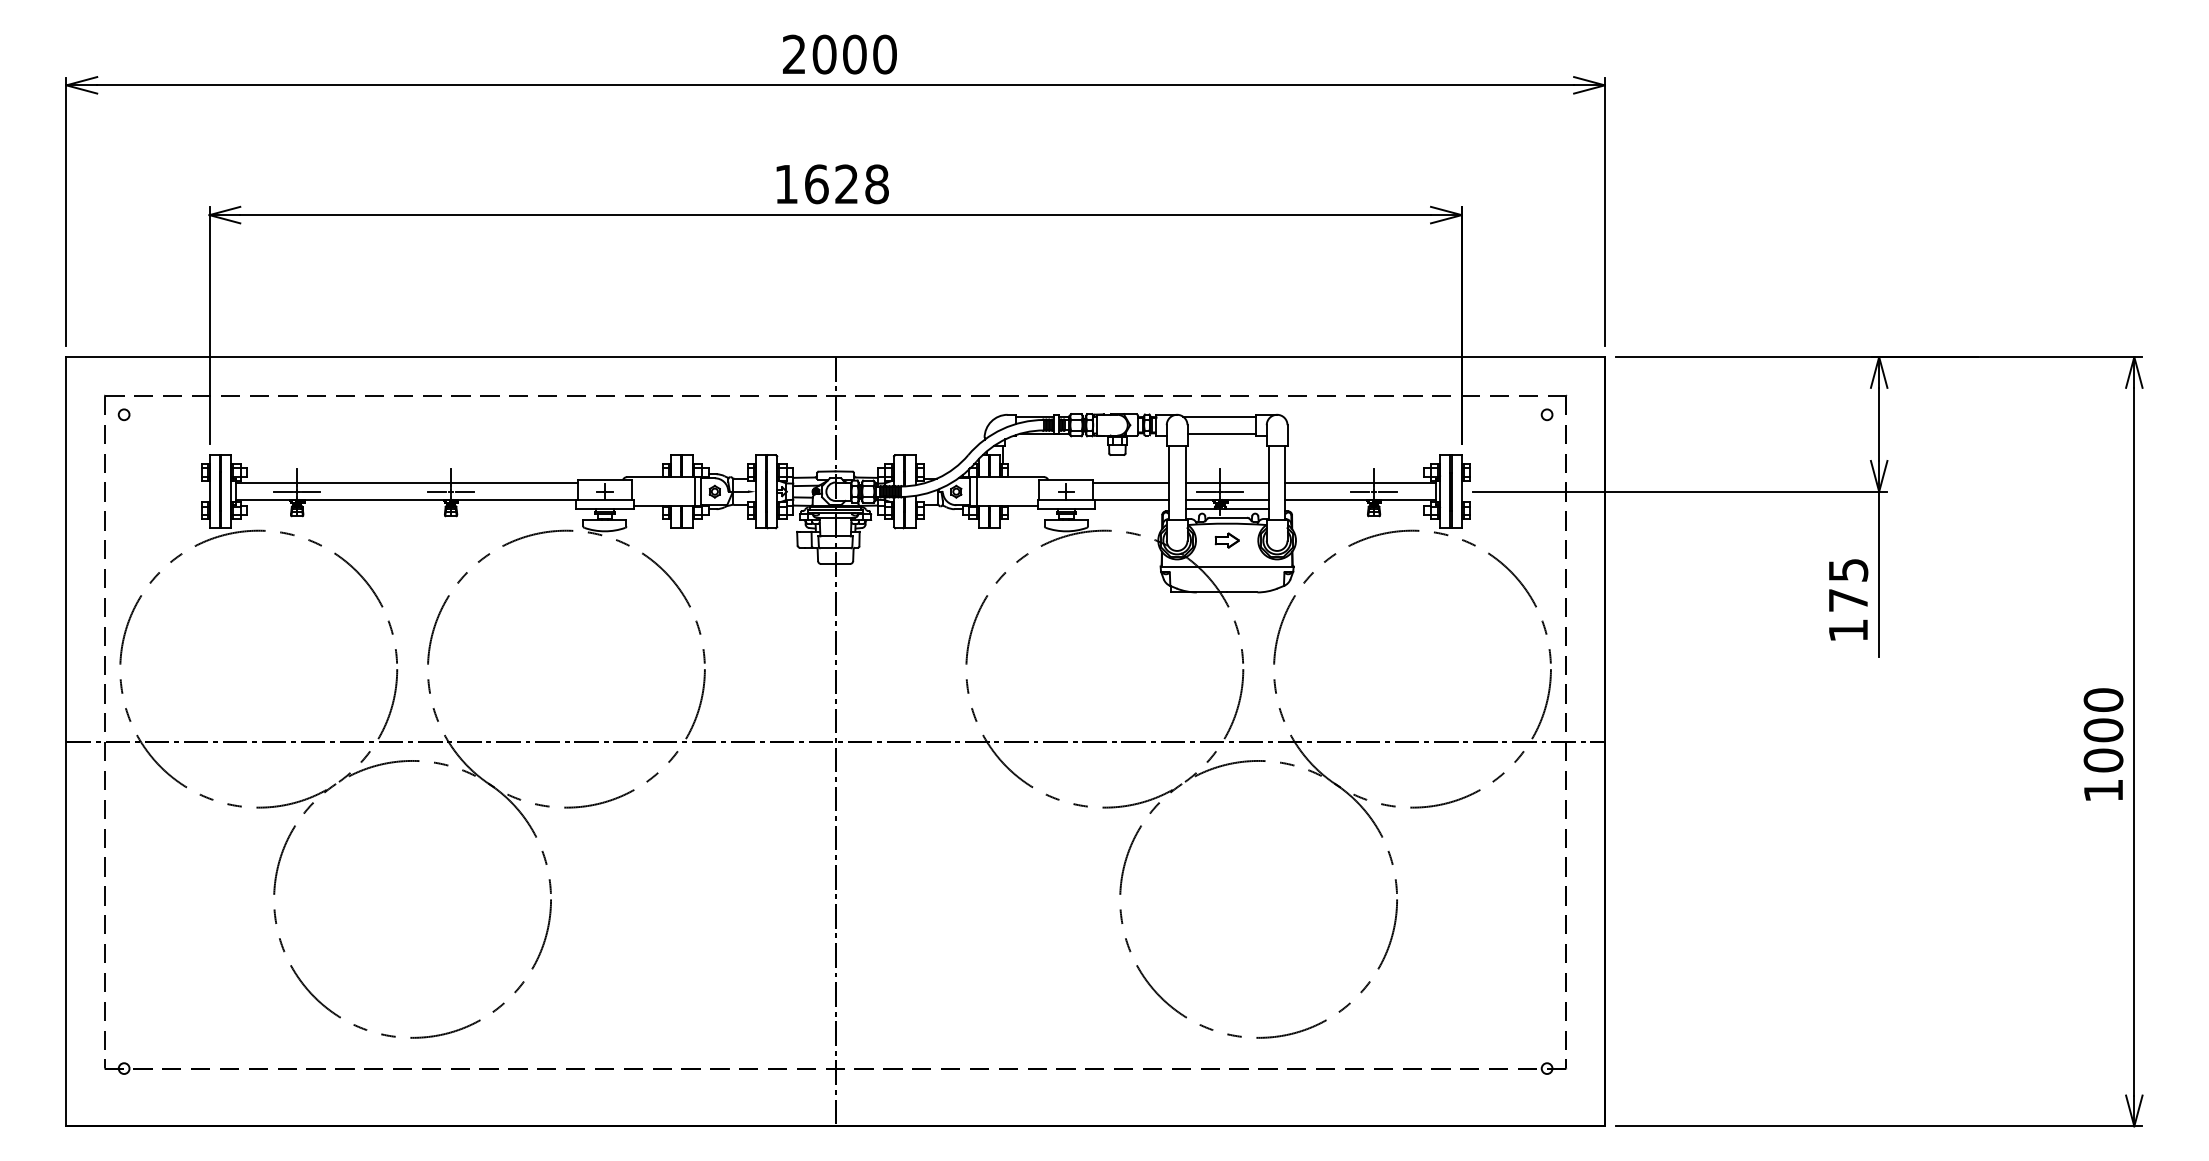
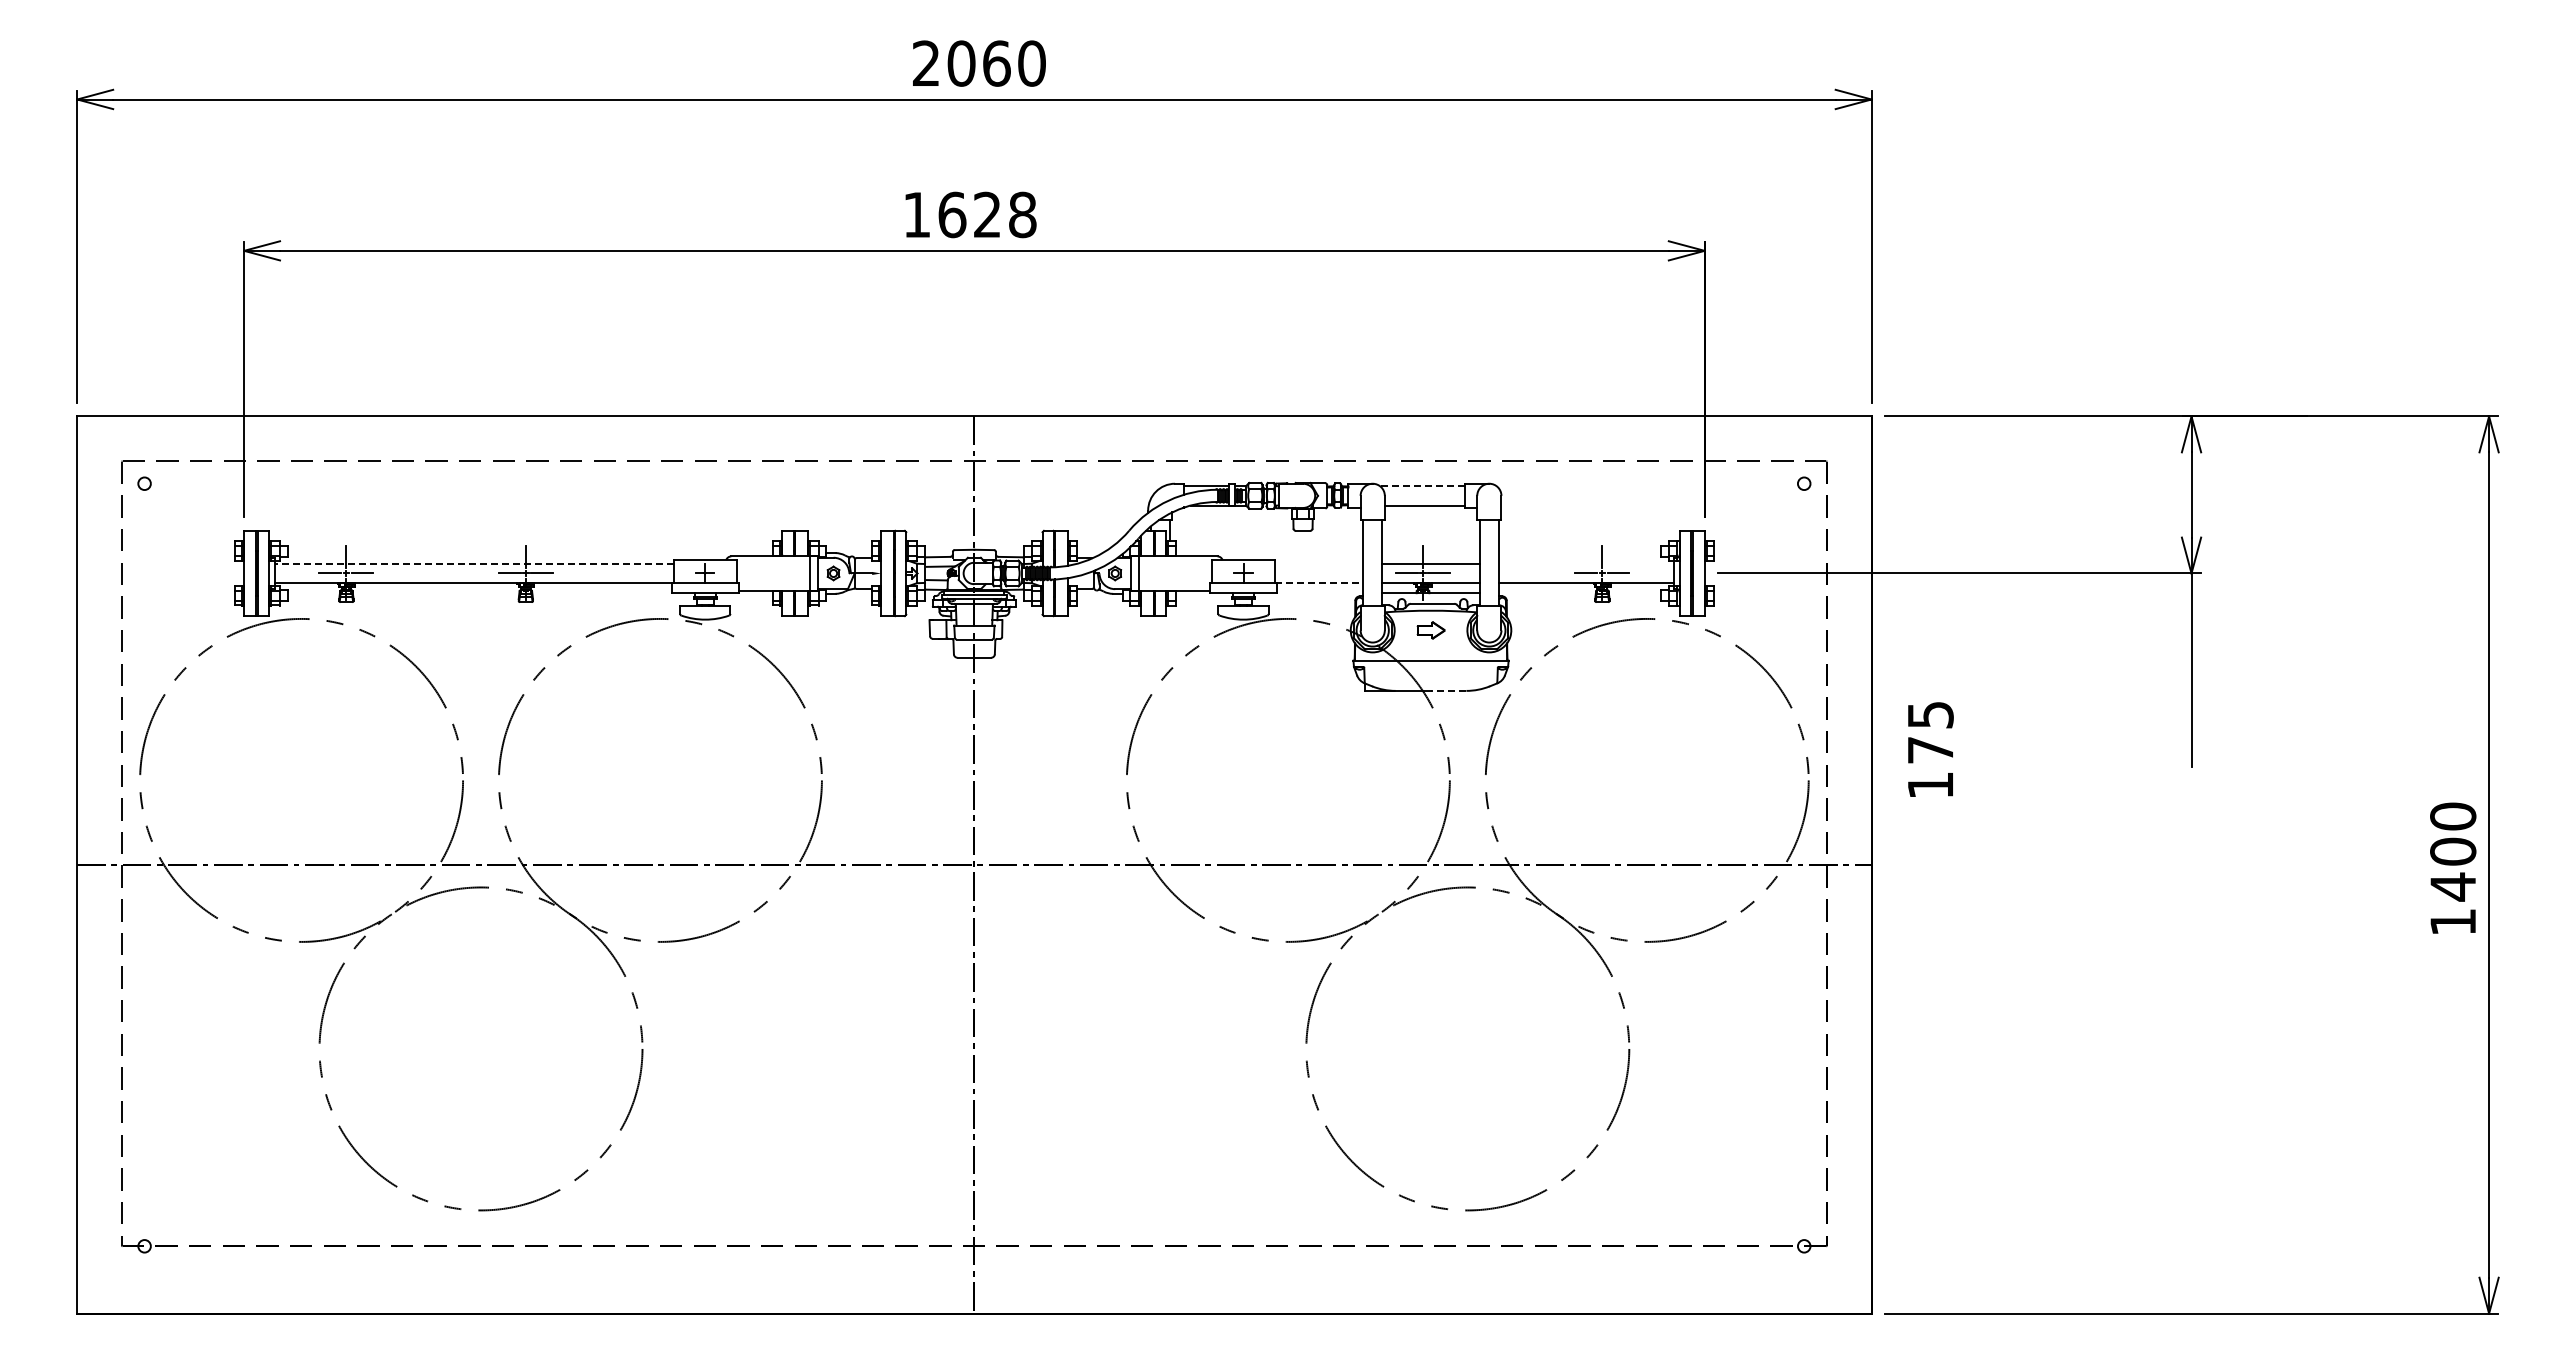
text: (854, 54) -> (996, 63), 2000 -> 2060
line: (1219, 417) -> (1422, 486), solid -> dashed
line: (407, 483) -> (474, 563), solid -> dashed
line: (1130, 483) -> (1318, 563), removed
line: (1360, 483) -> (1586, 563), removed
line: (1131, 500) -> (1319, 583), solid -> dashed
line: (1242, 592) -> (1448, 690), solid -> dashed
text: (1848, 599) -> (1930, 749), moved
text: (2103, 760) -> (2453, 886), 1000 -> 1400

